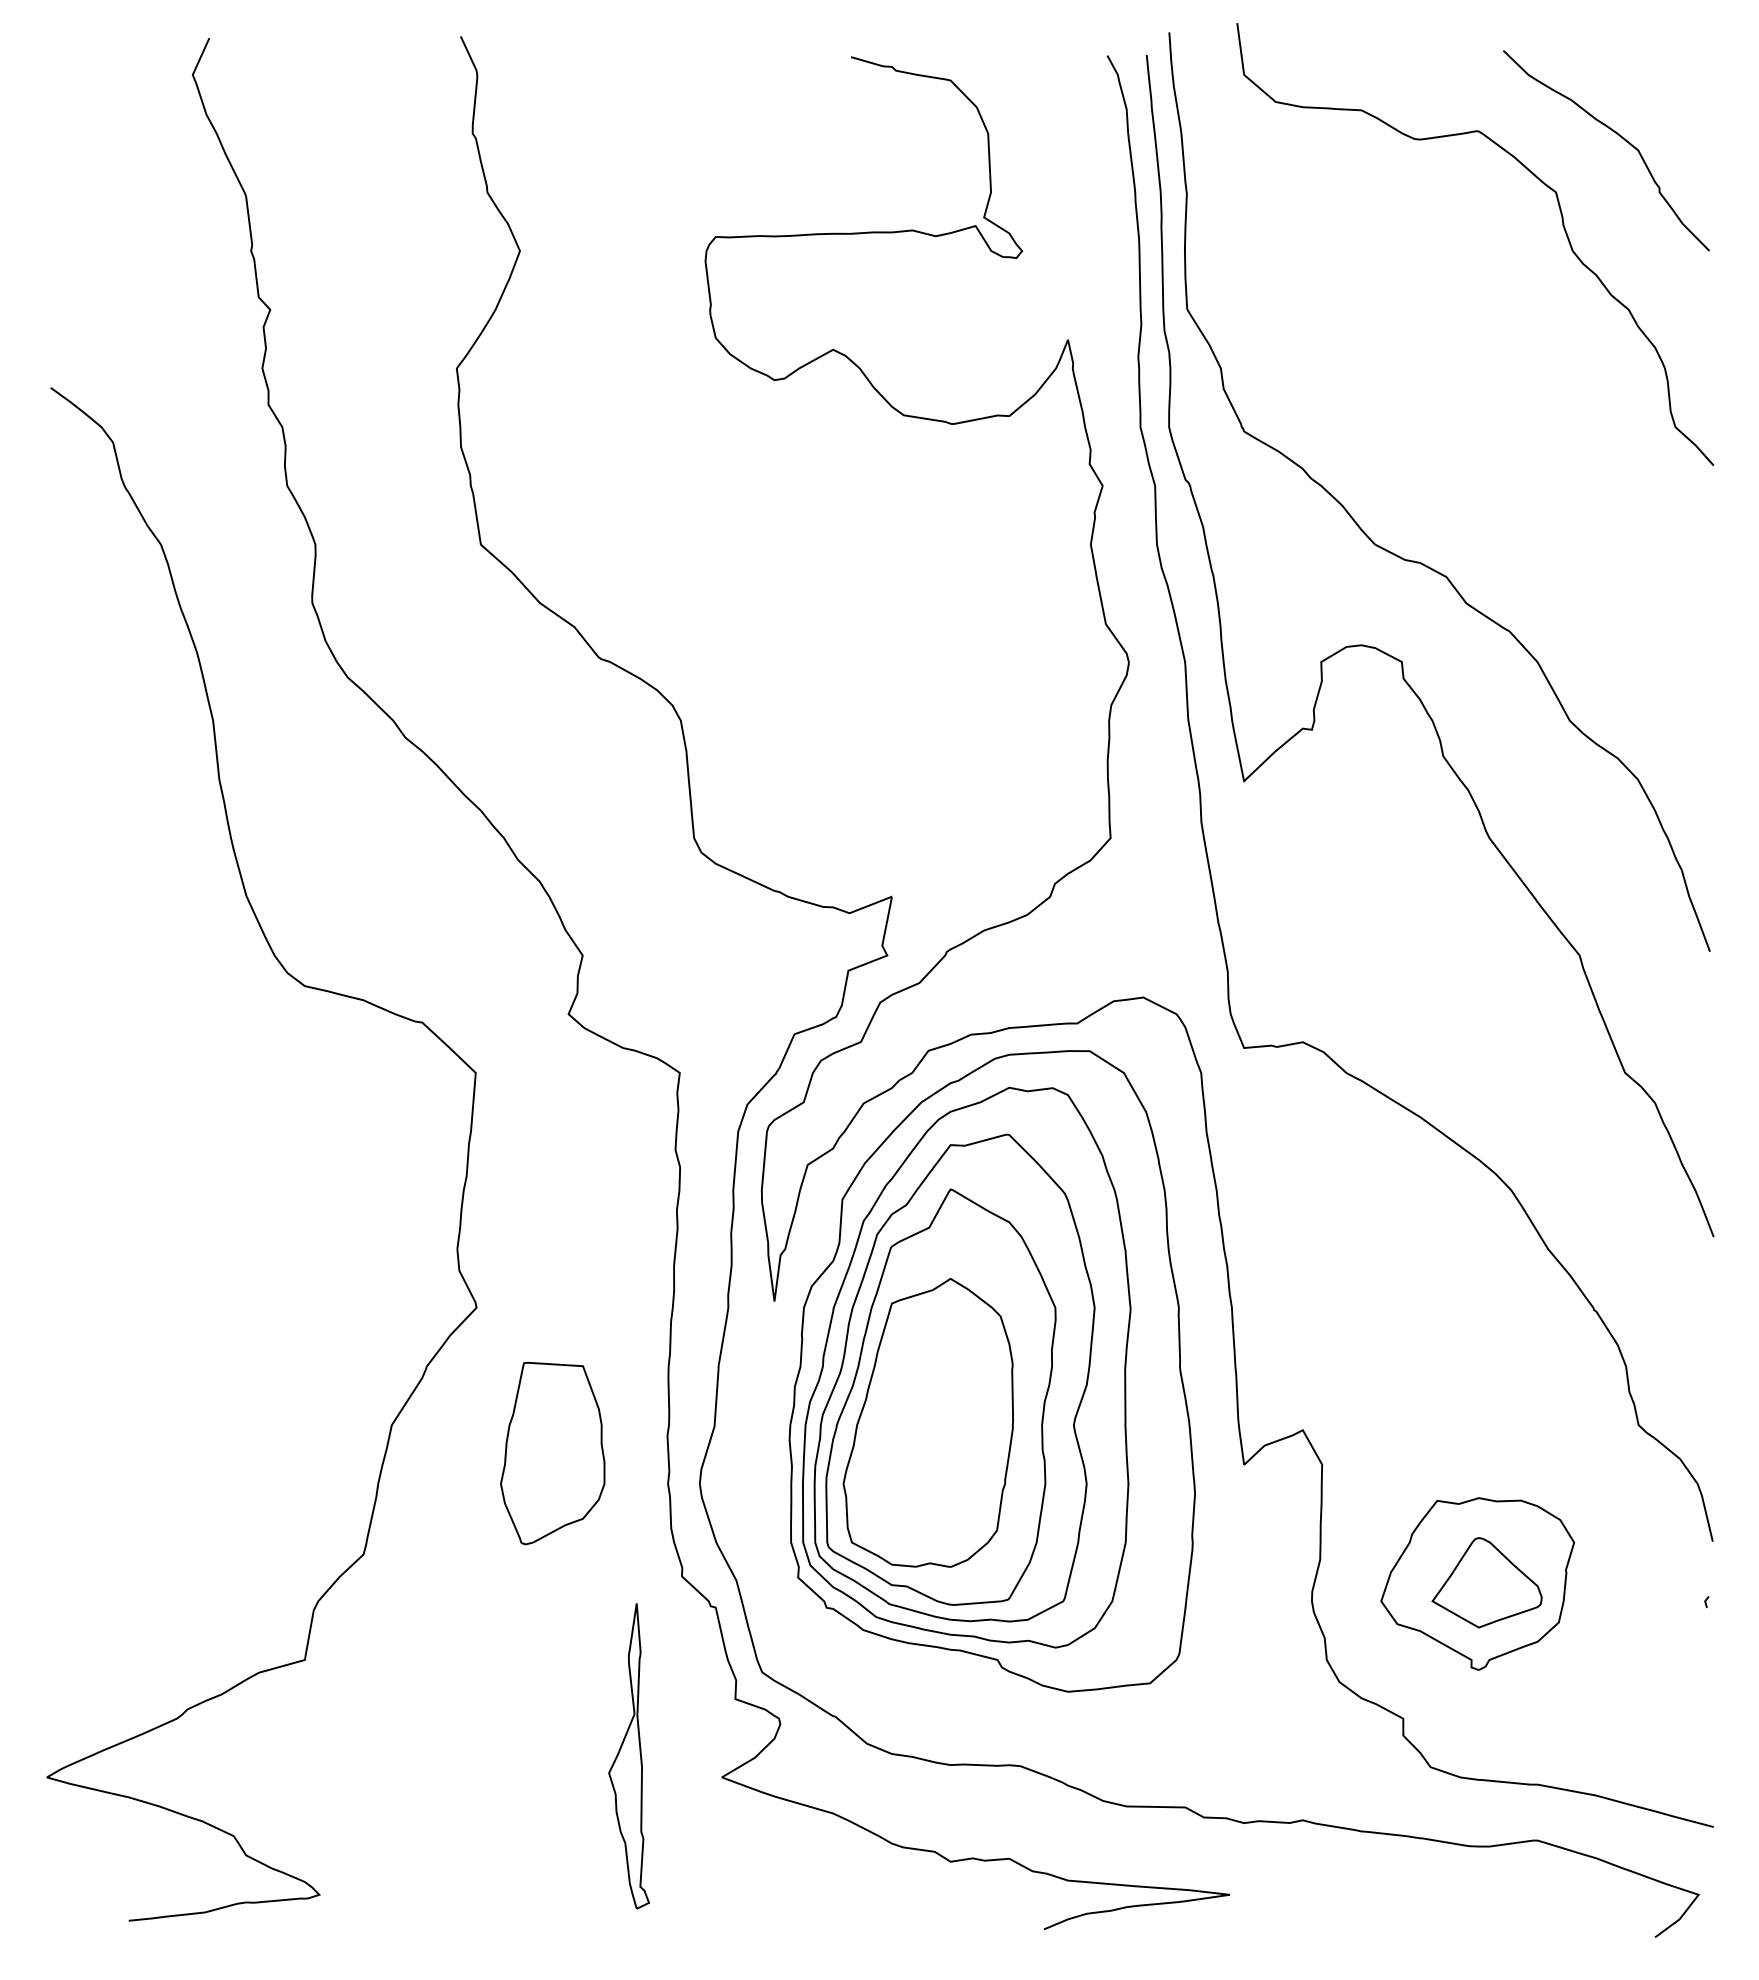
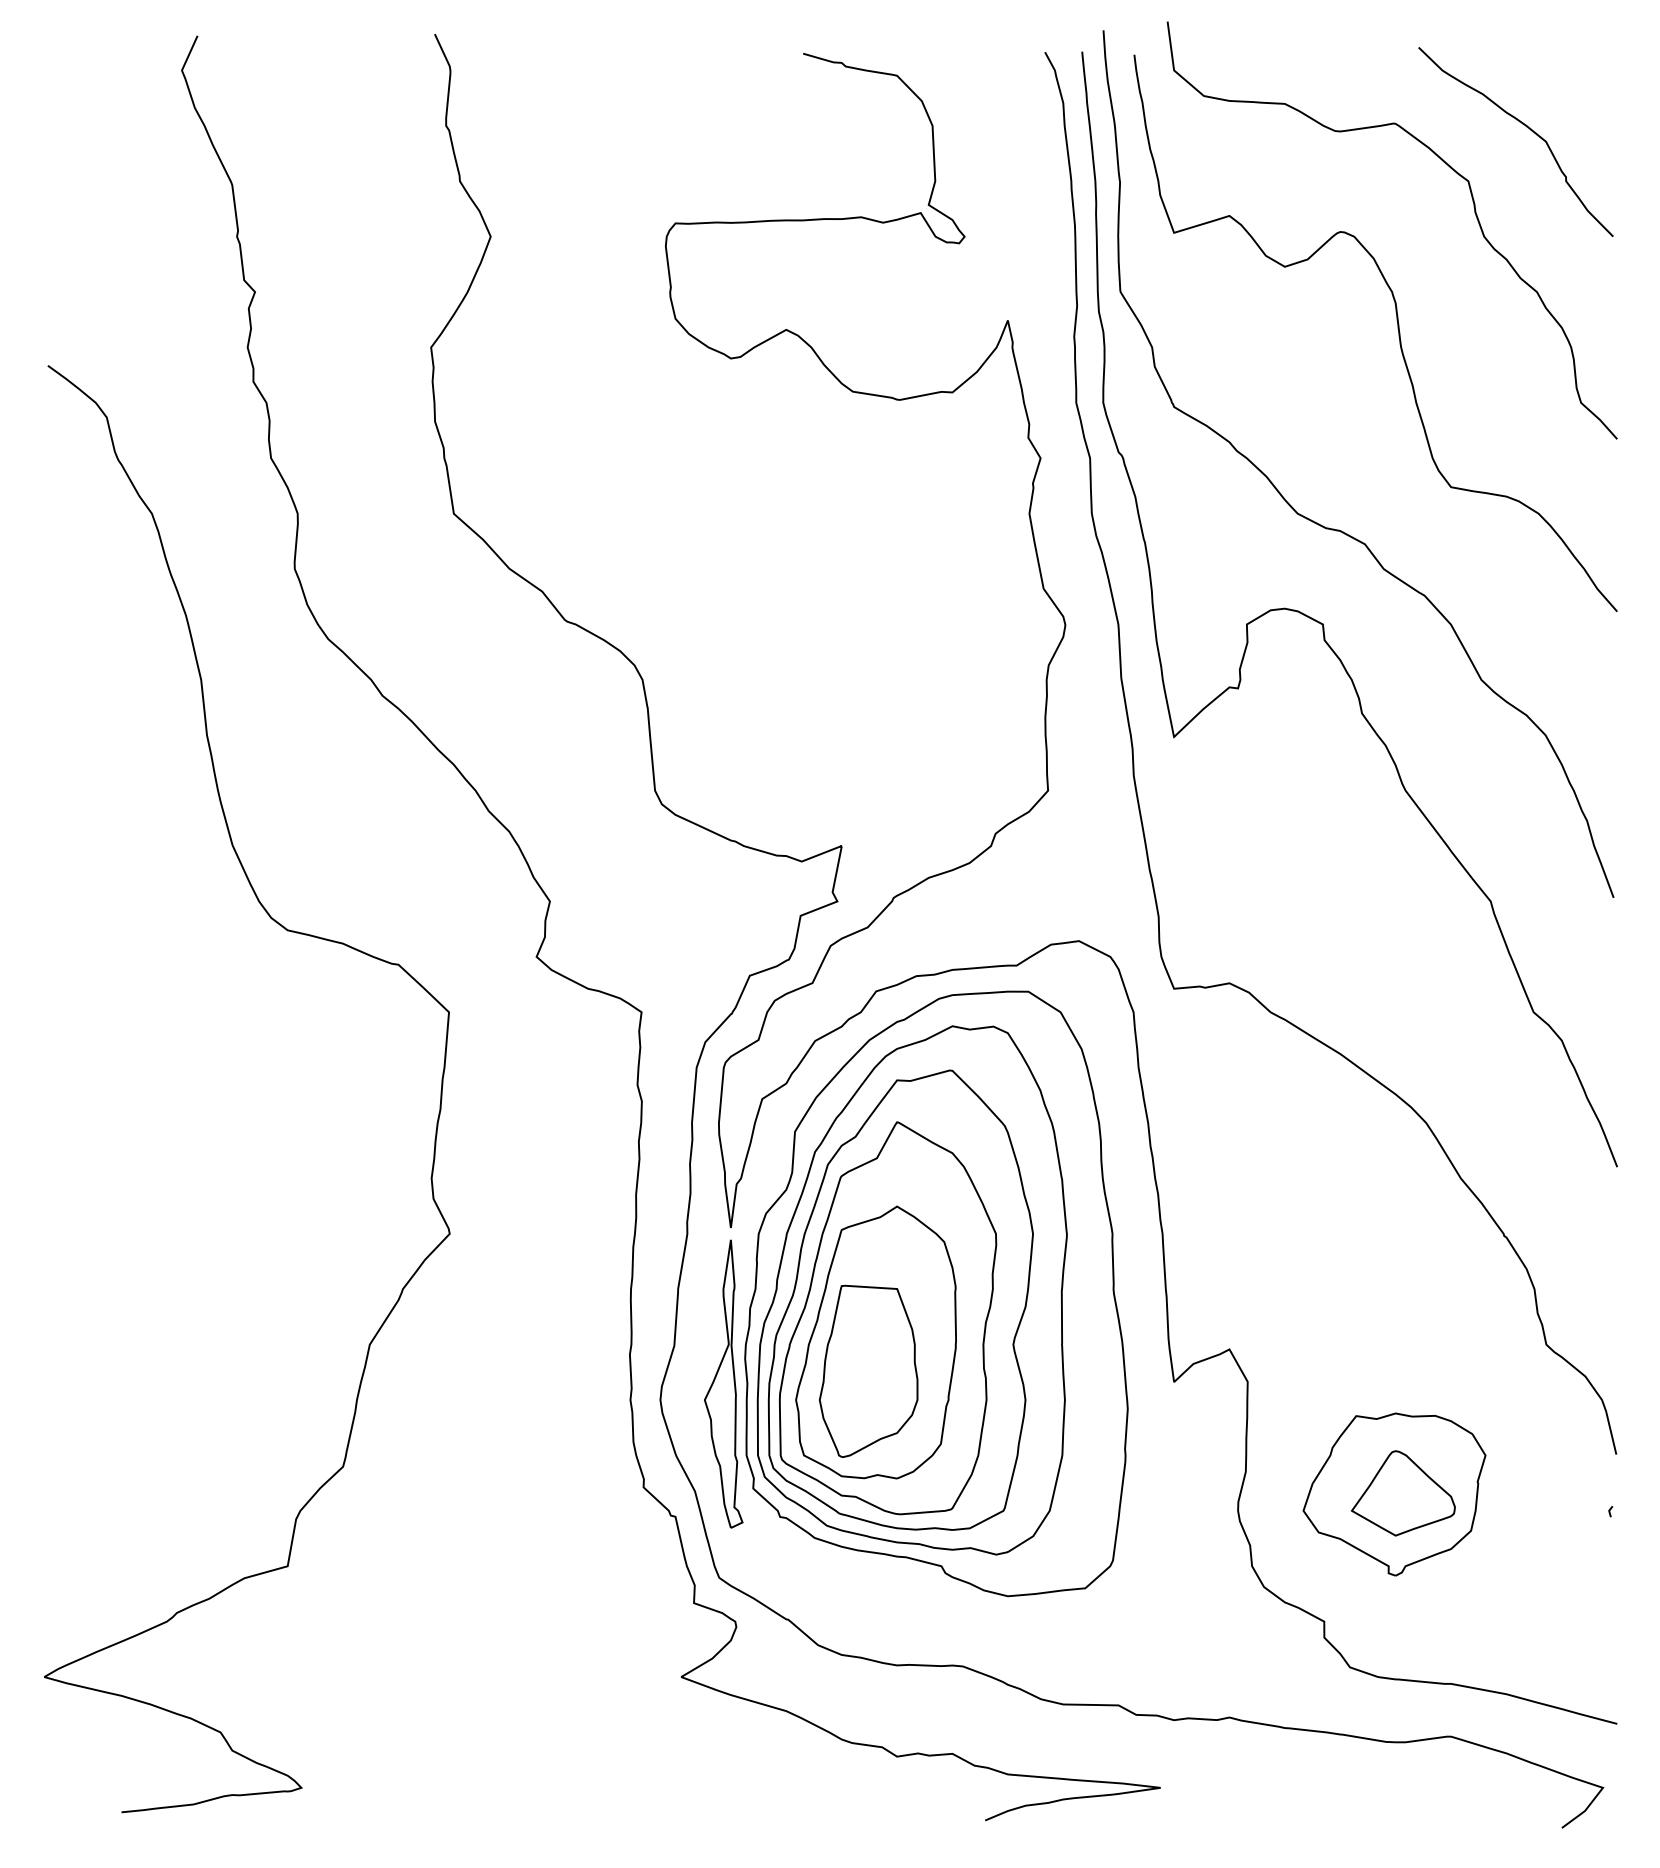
curve: (1480, 348) -> (1397, 328), added
part: (552, 1452) -> (868, 1370), moved
part: (628, 1755) -> (723, 1383), moved

